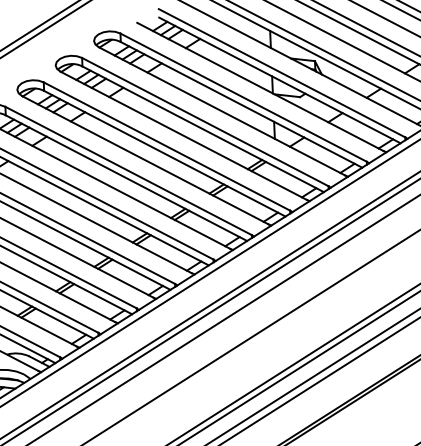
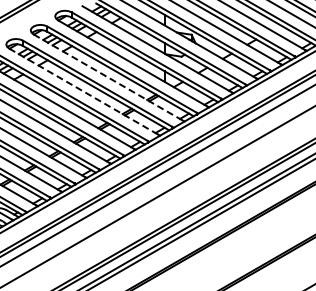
line: (184, 135) -> (108, 77), solid -> dashed
line: (146, 159) -> (84, 91), solid -> dashed

